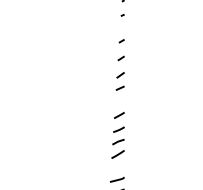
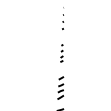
part: (119, 65) -> (61, 53), size x0.7

